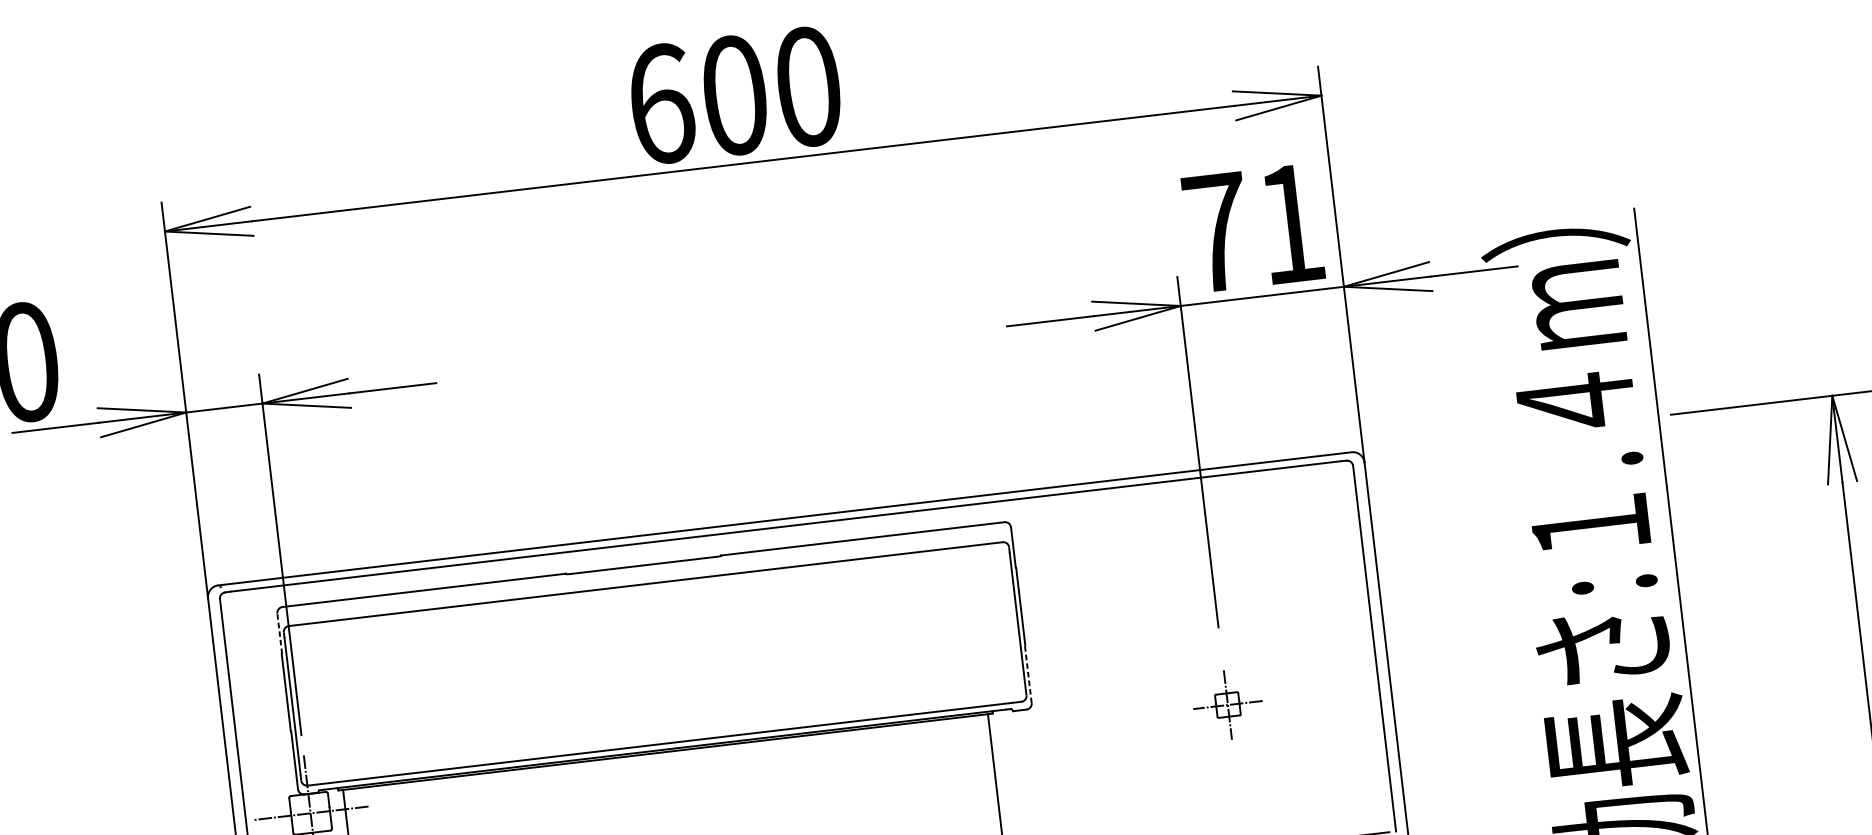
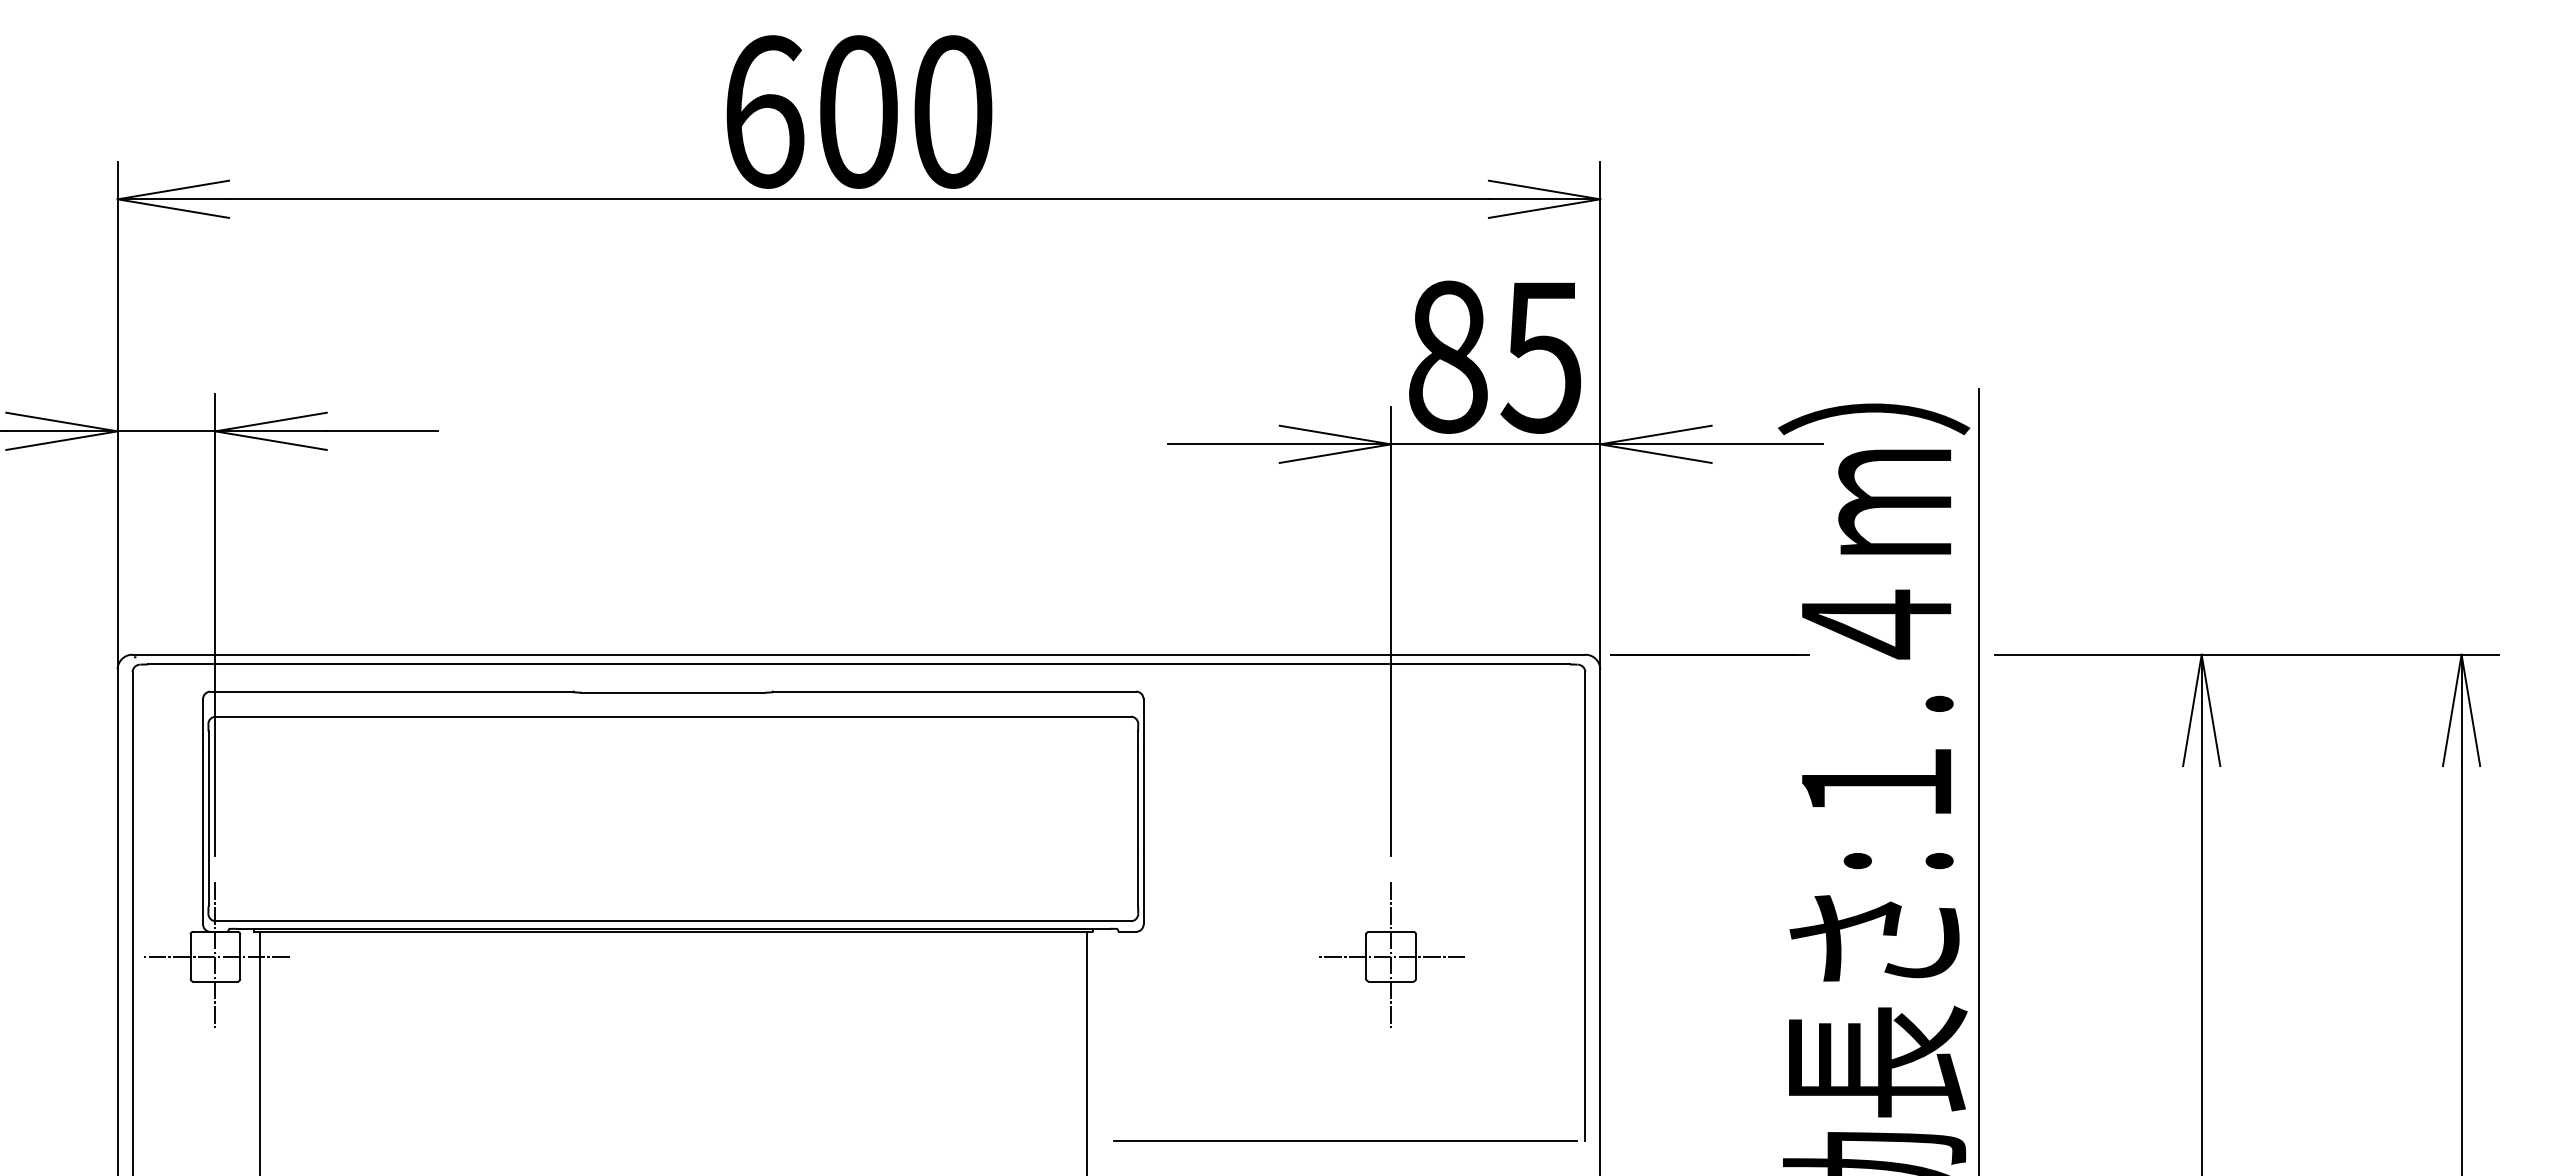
text: (1254, 227) -> (1495, 356), 71 -> 85
line: (1448, 440) -> (1709, 654), added
line: (280, 633) -> (203, 724), dashed -> solid
line: (1028, 673) -> (1143, 886), dashed -> solid
part: (1227, 703) -> (1391, 954), size x1.67

